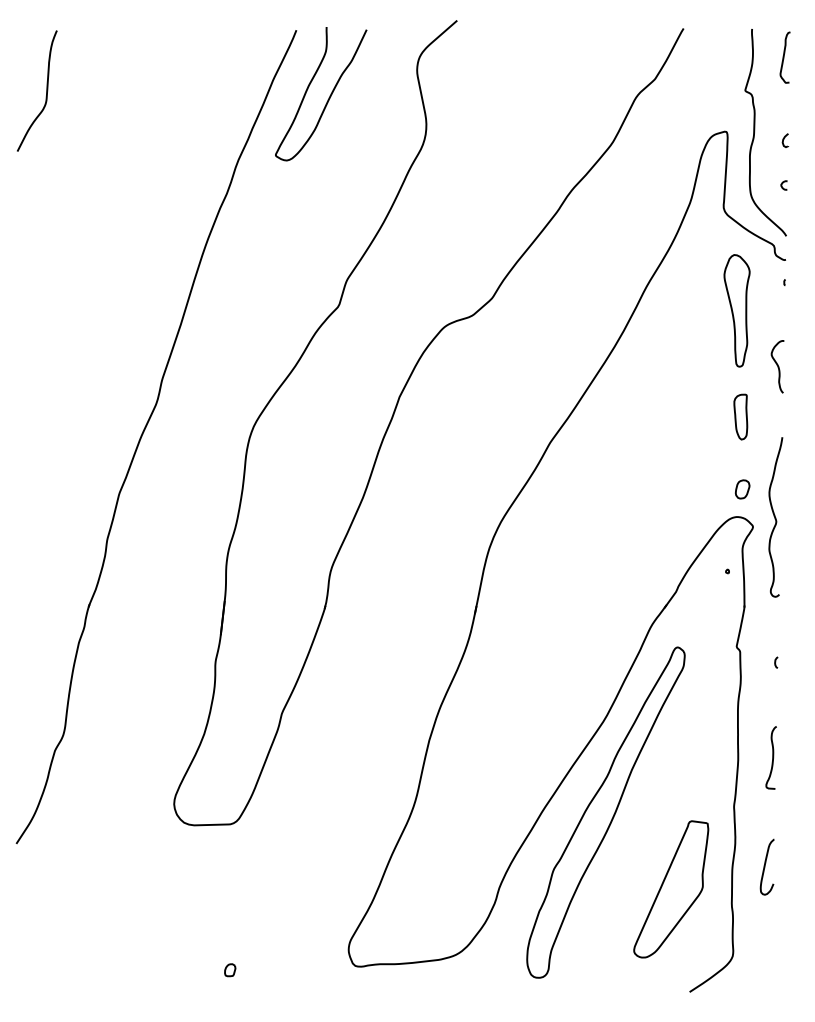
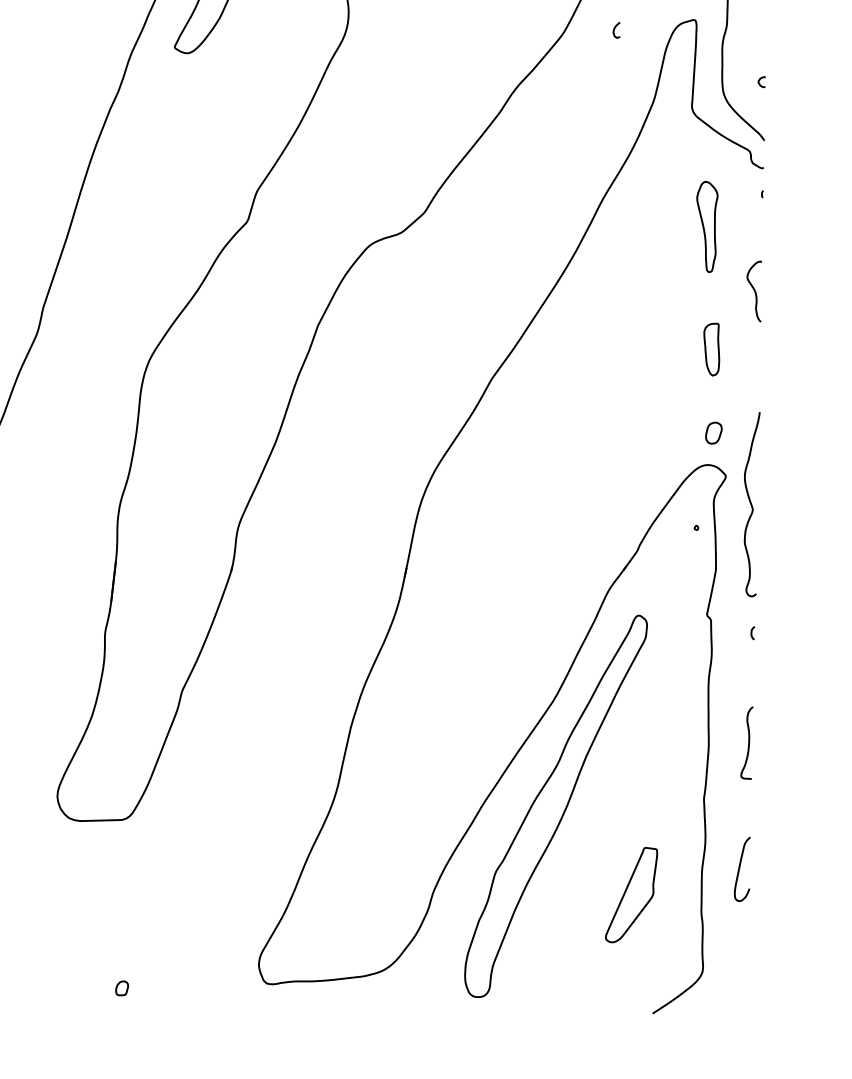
curve: (784, 139) -> (615, 29), moved
part: (736, 310) -> (706, 226), size x0.7
curve: (775, 517) -> (751, 504), moved
part: (671, 889) -> (631, 895), size x0.6

